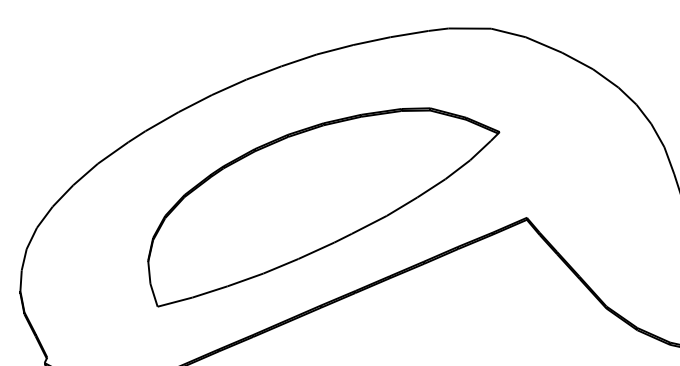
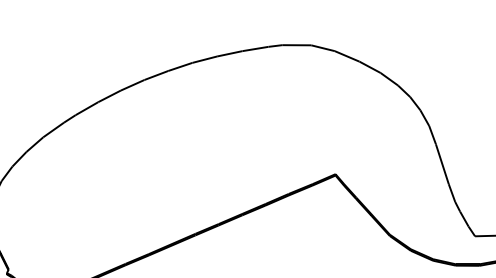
part: (322, 206) -> (196, 166), removed

